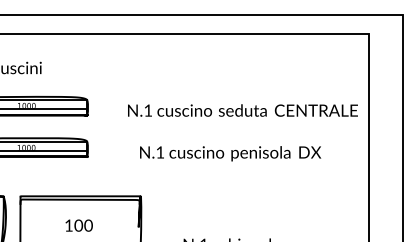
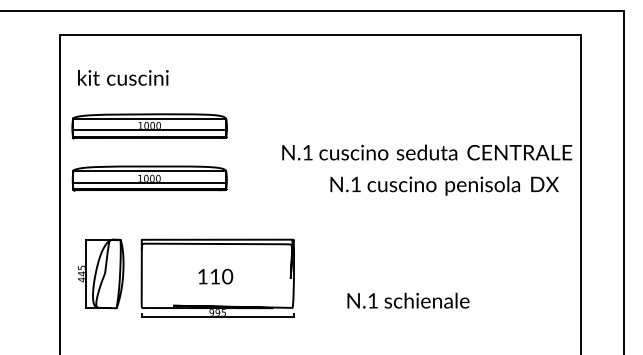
text: (243, 110) -> (427, 152), moved
text: (230, 153) -> (444, 185), moved
text: (78, 225) -> (214, 276), 100 -> 110

